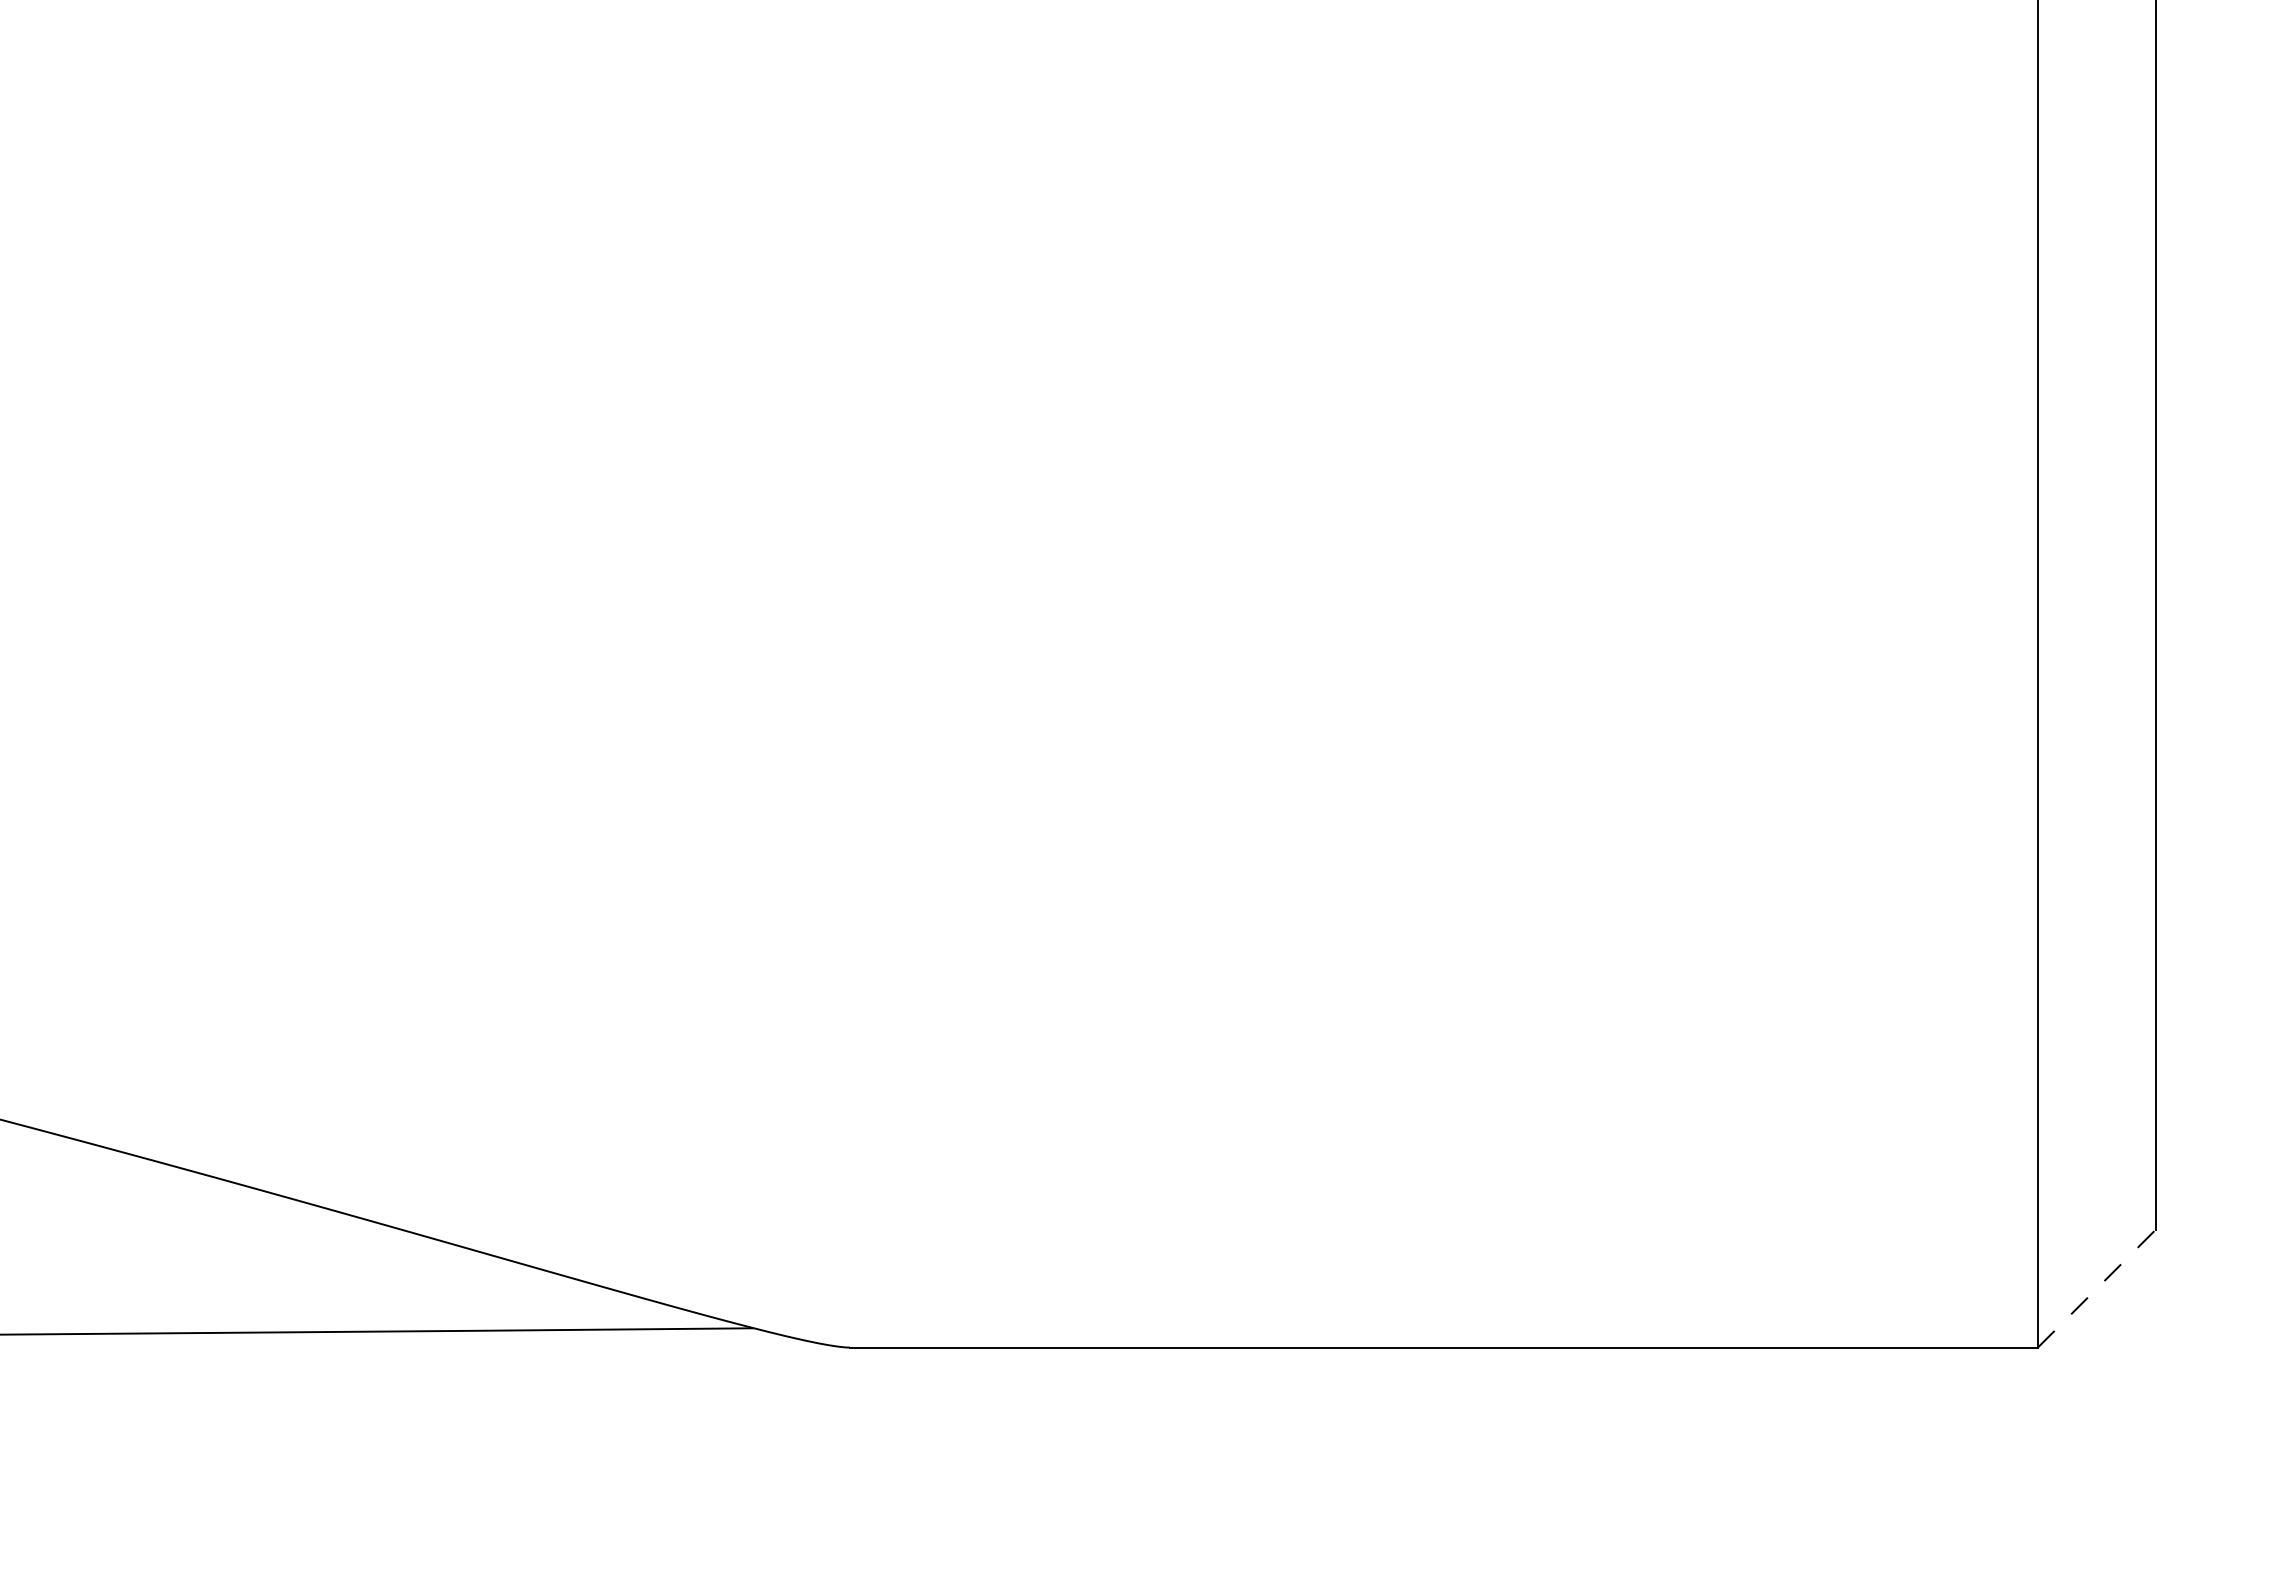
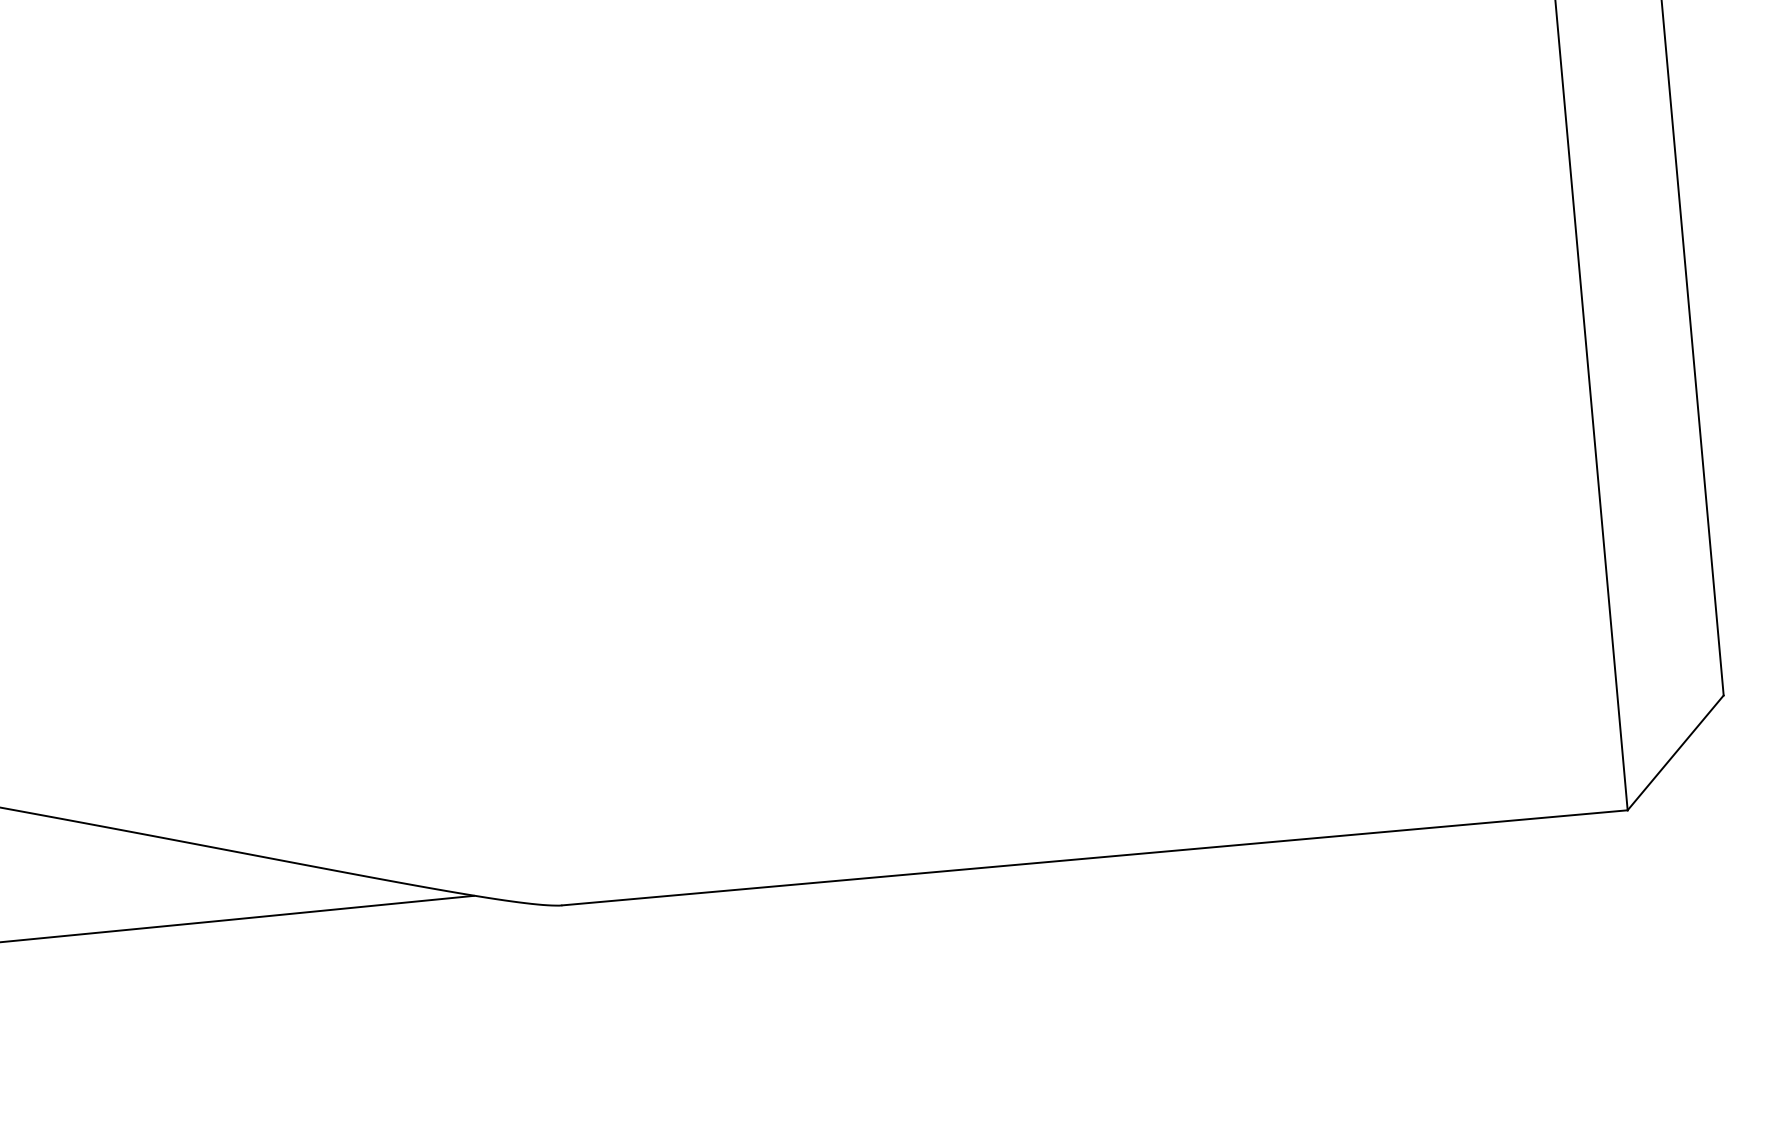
line: (2097, 1288) -> (1676, 752), dashed -> solid

